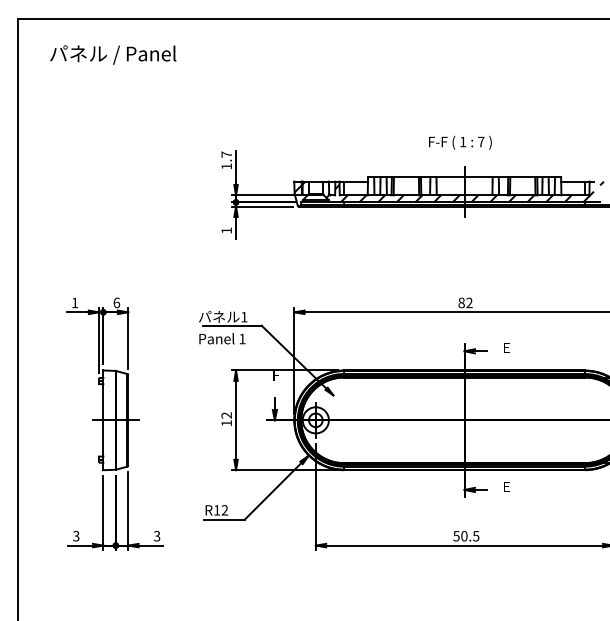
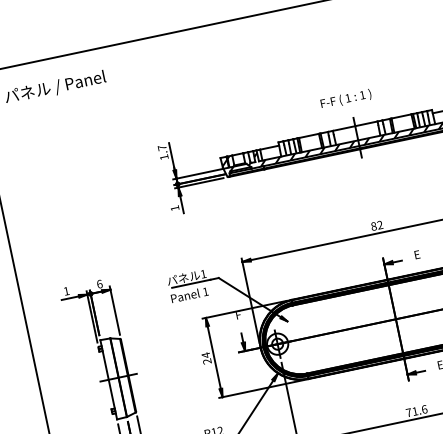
text: (481, 141) -> (362, 94), 7 -> 1
text: (226, 419) -> (206, 358), 12 -> 24
text: (466, 536) -> (416, 411), 50.5 -> 71.6

